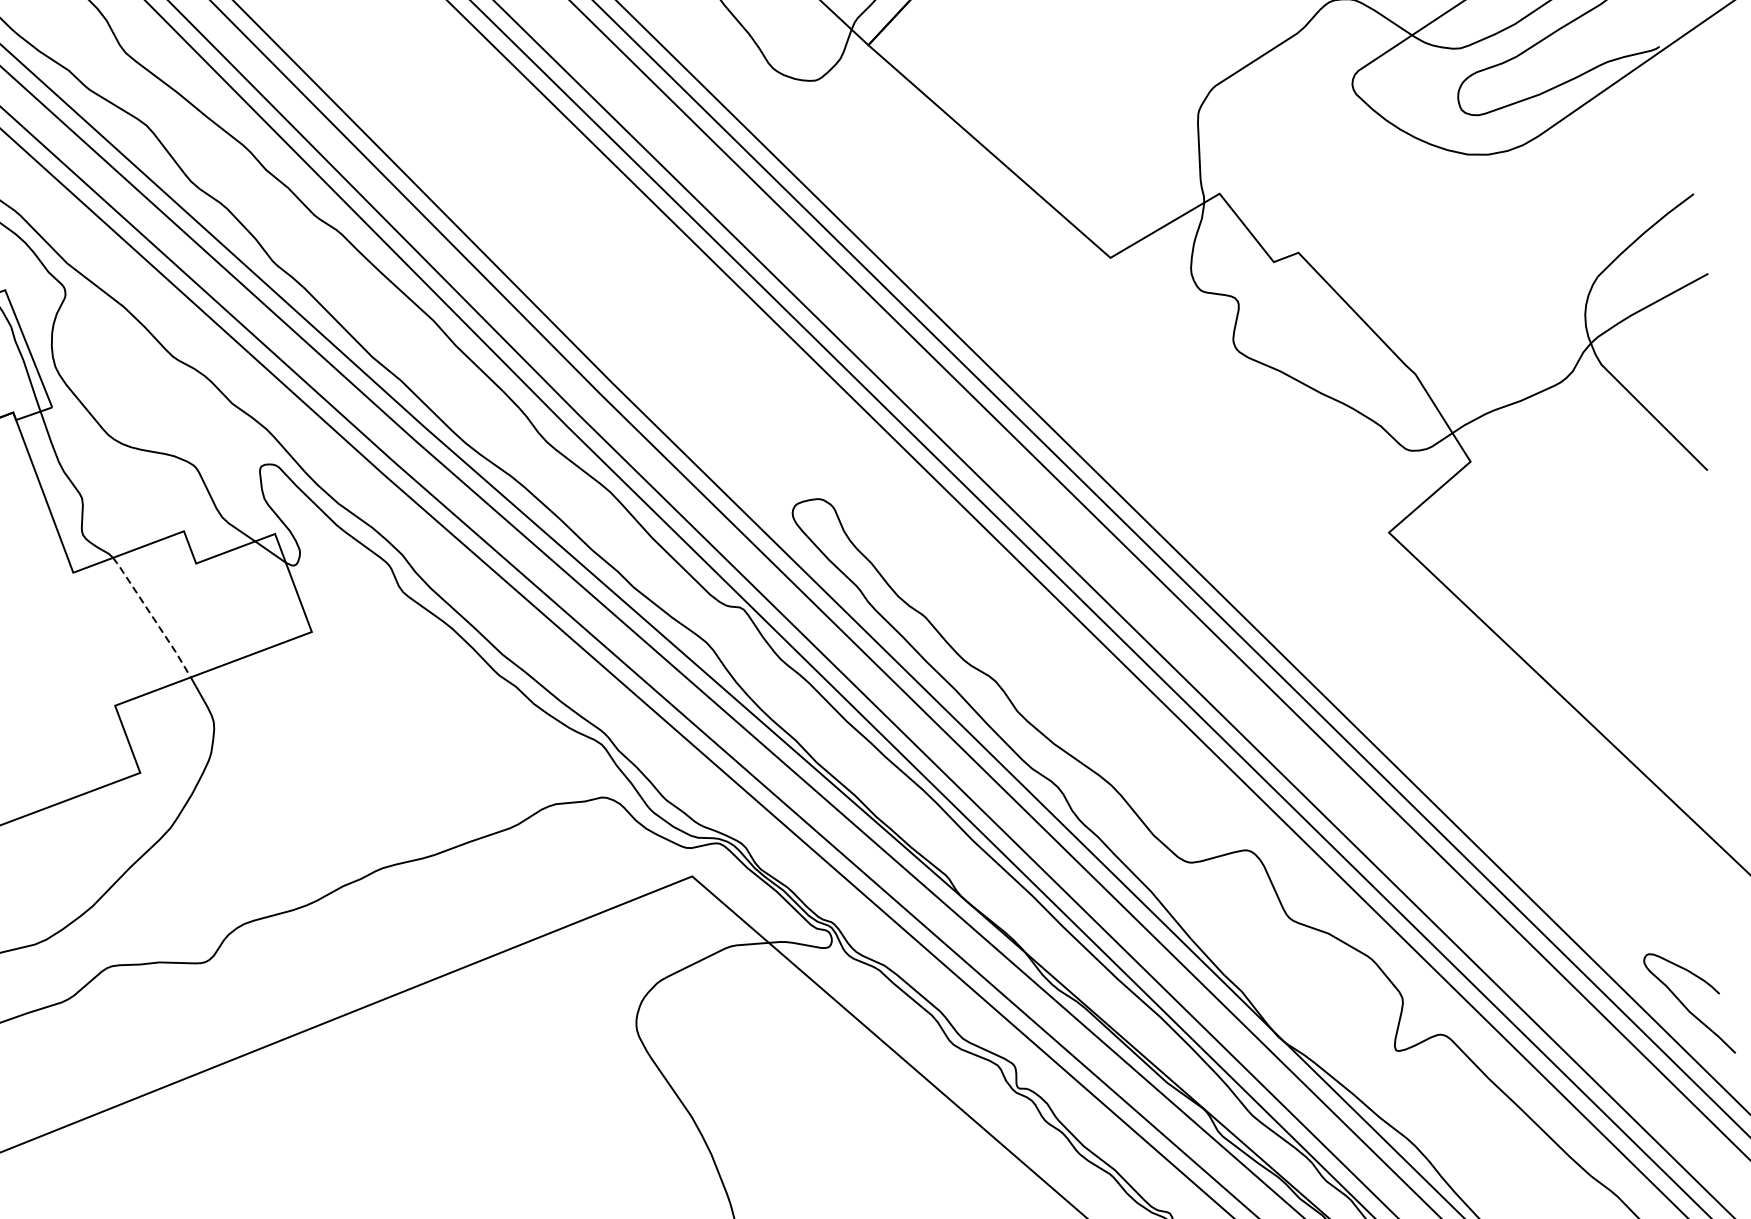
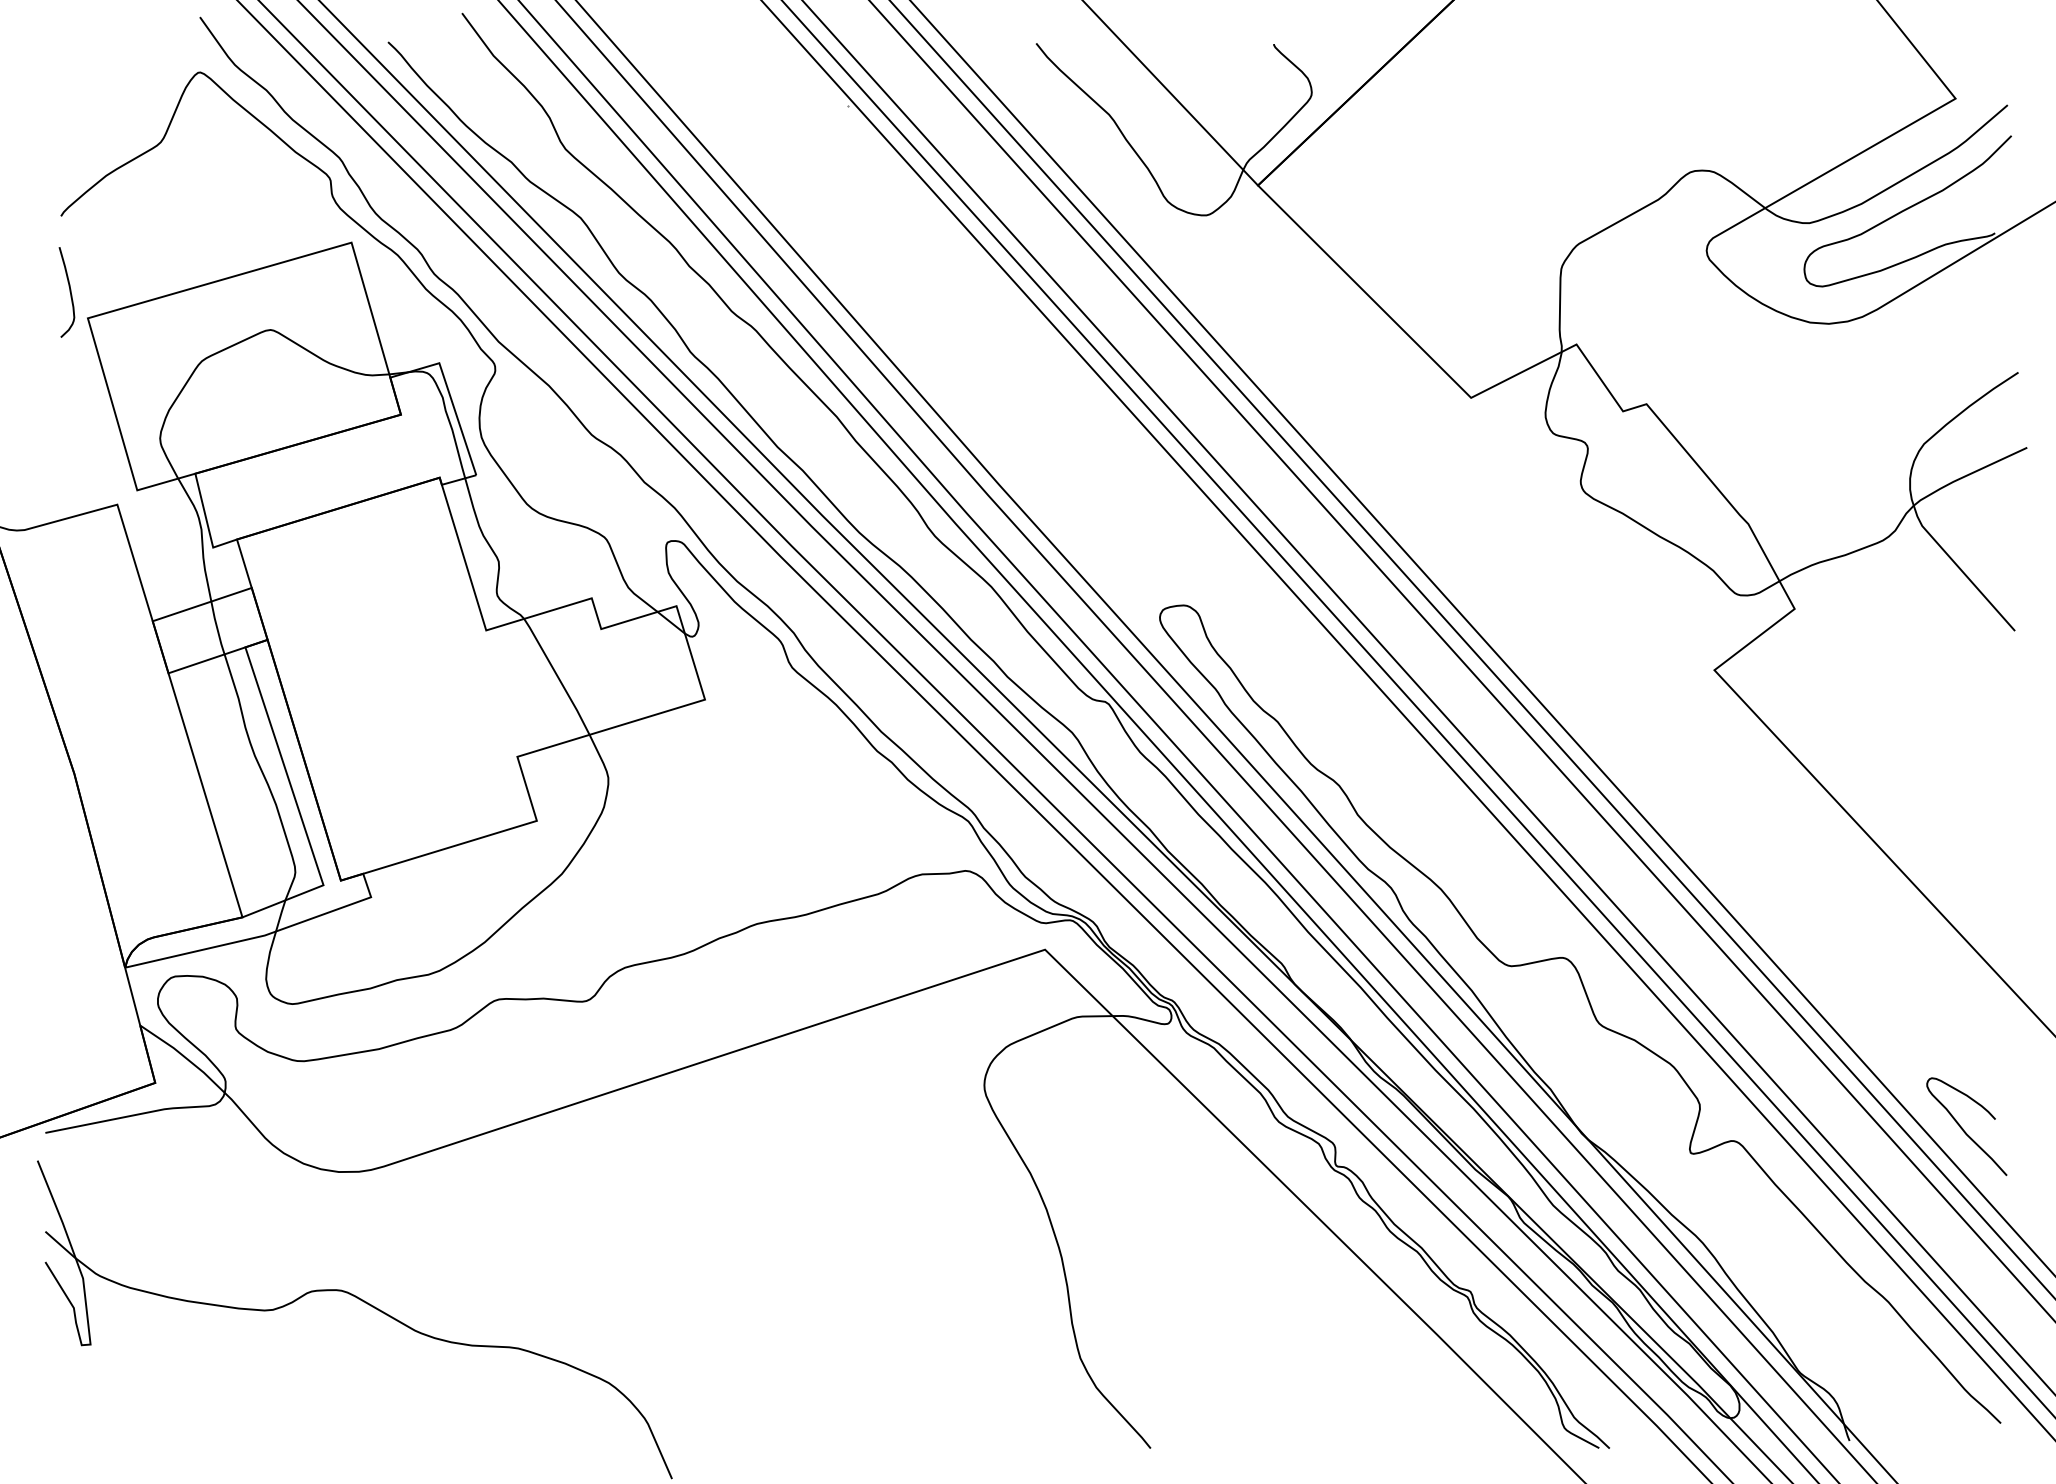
line: (152, 617) -> (557, 676), dashed -> solid

